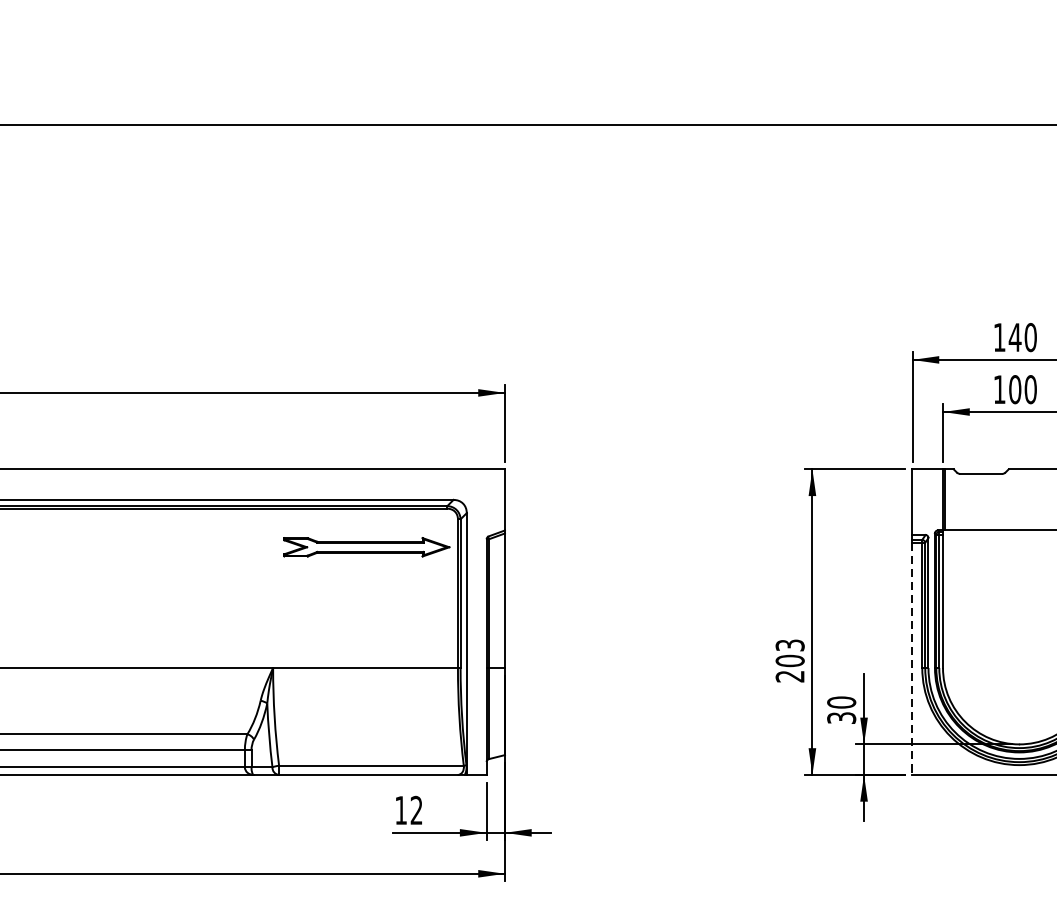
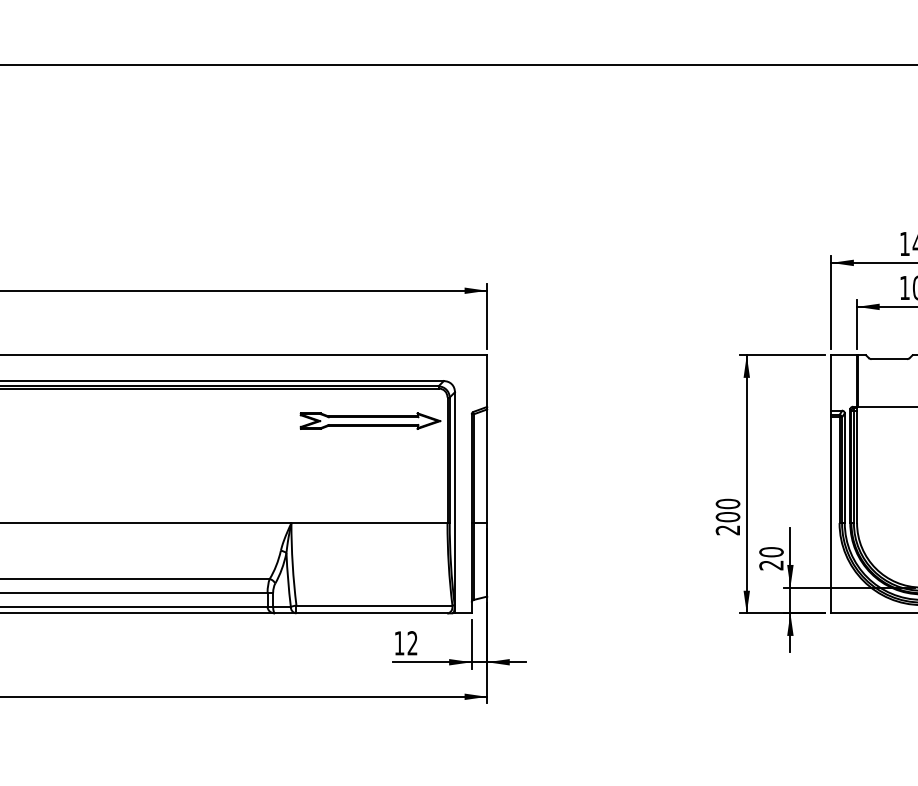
text: (789, 644) -> (727, 503), 203 -> 200
line: (912, 659) -> (831, 515), dashed -> solid
text: (841, 718) -> (771, 565), 30 -> 20

